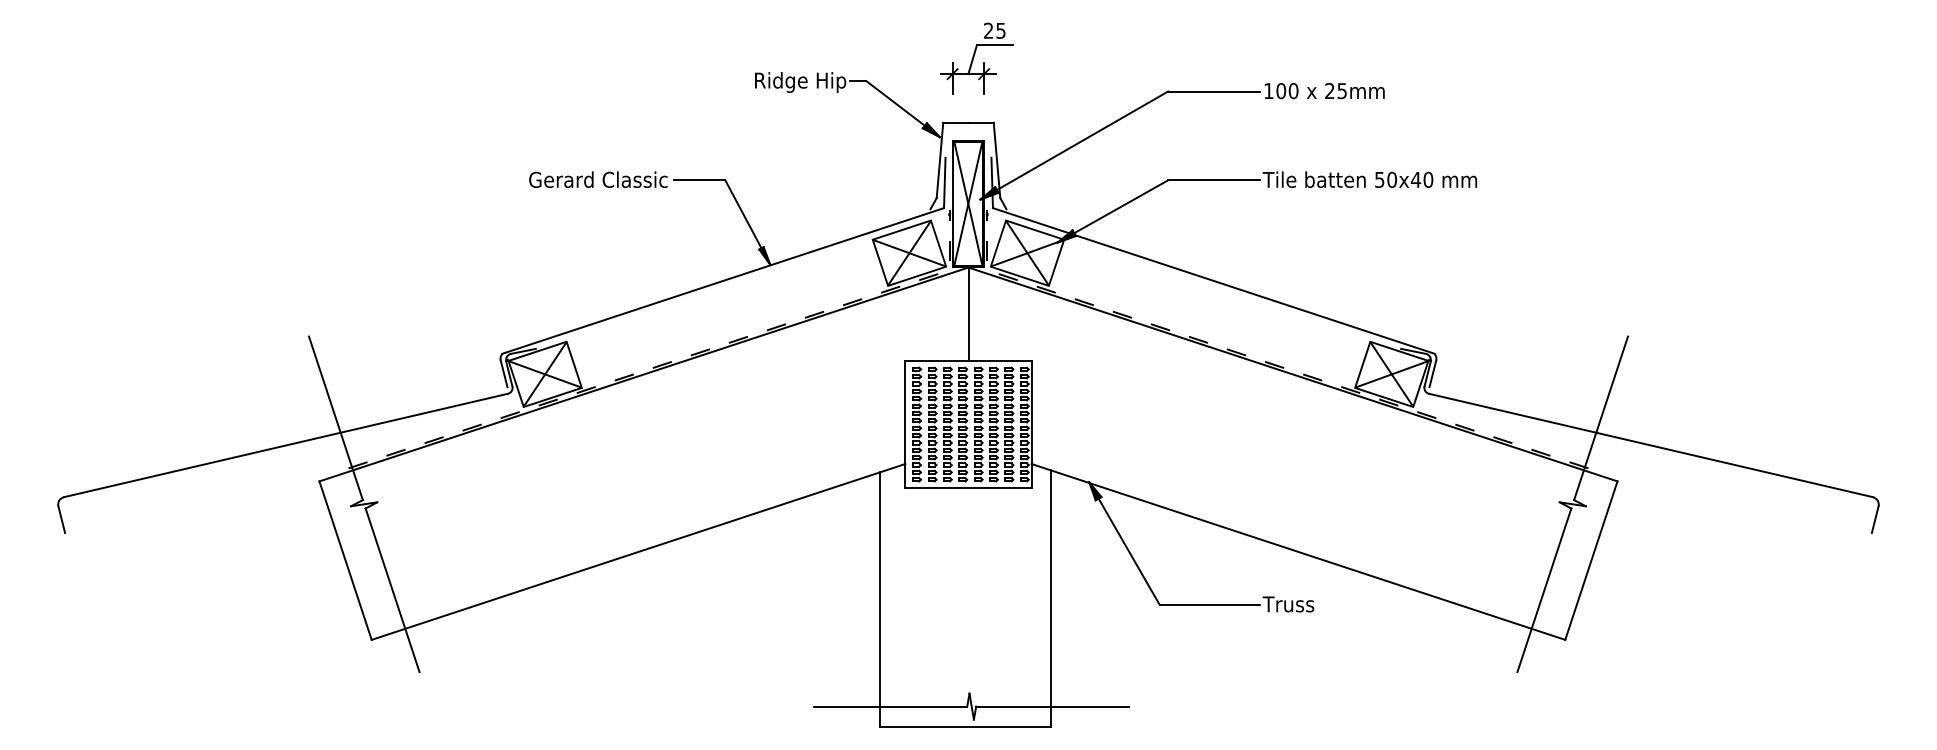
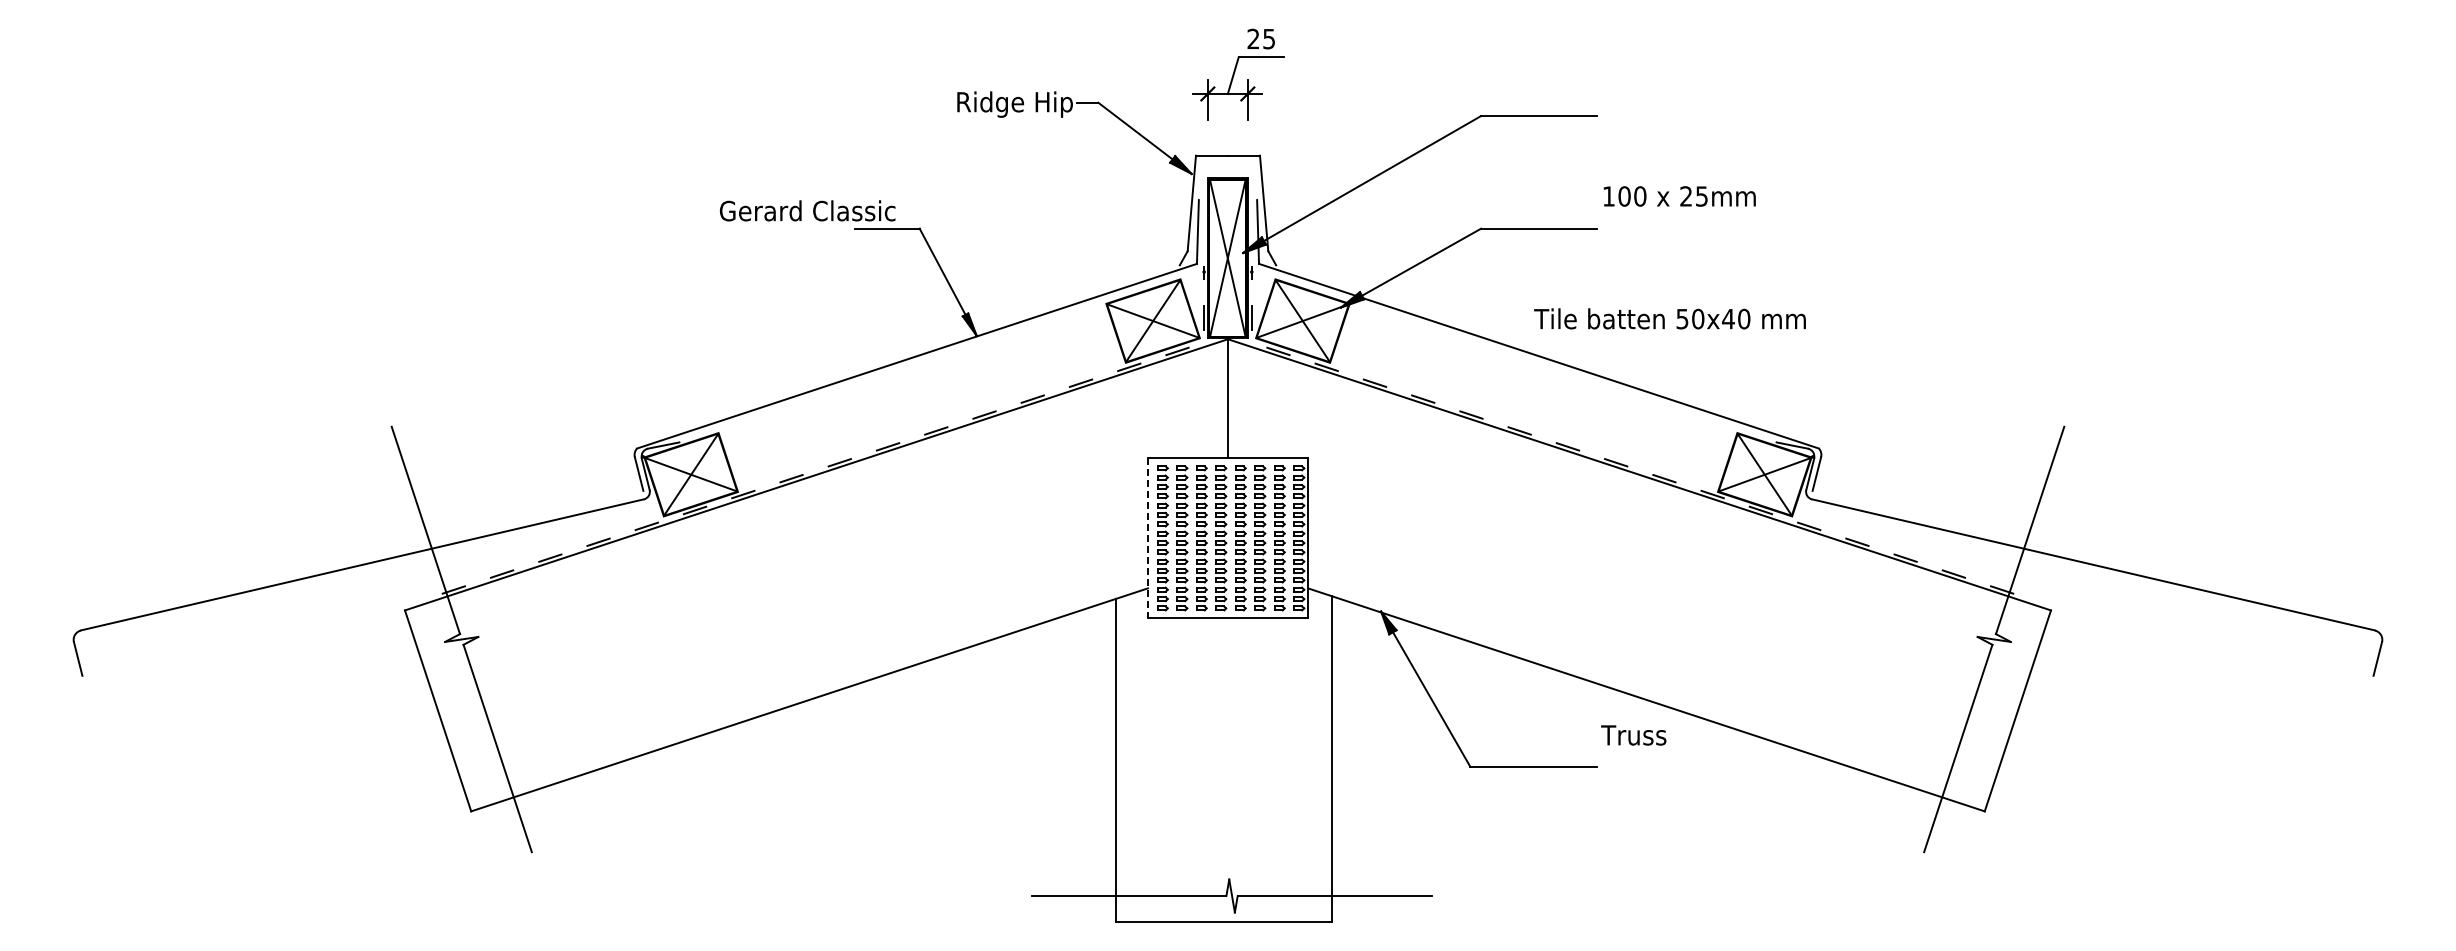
text: (1324, 91) -> (1679, 196), moved
text: (598, 179) -> (807, 210), moved
text: (1369, 179) -> (1669, 318), moved
line: (905, 424) -> (1148, 538), solid -> dashed
text: (1288, 604) -> (1633, 735), moved

